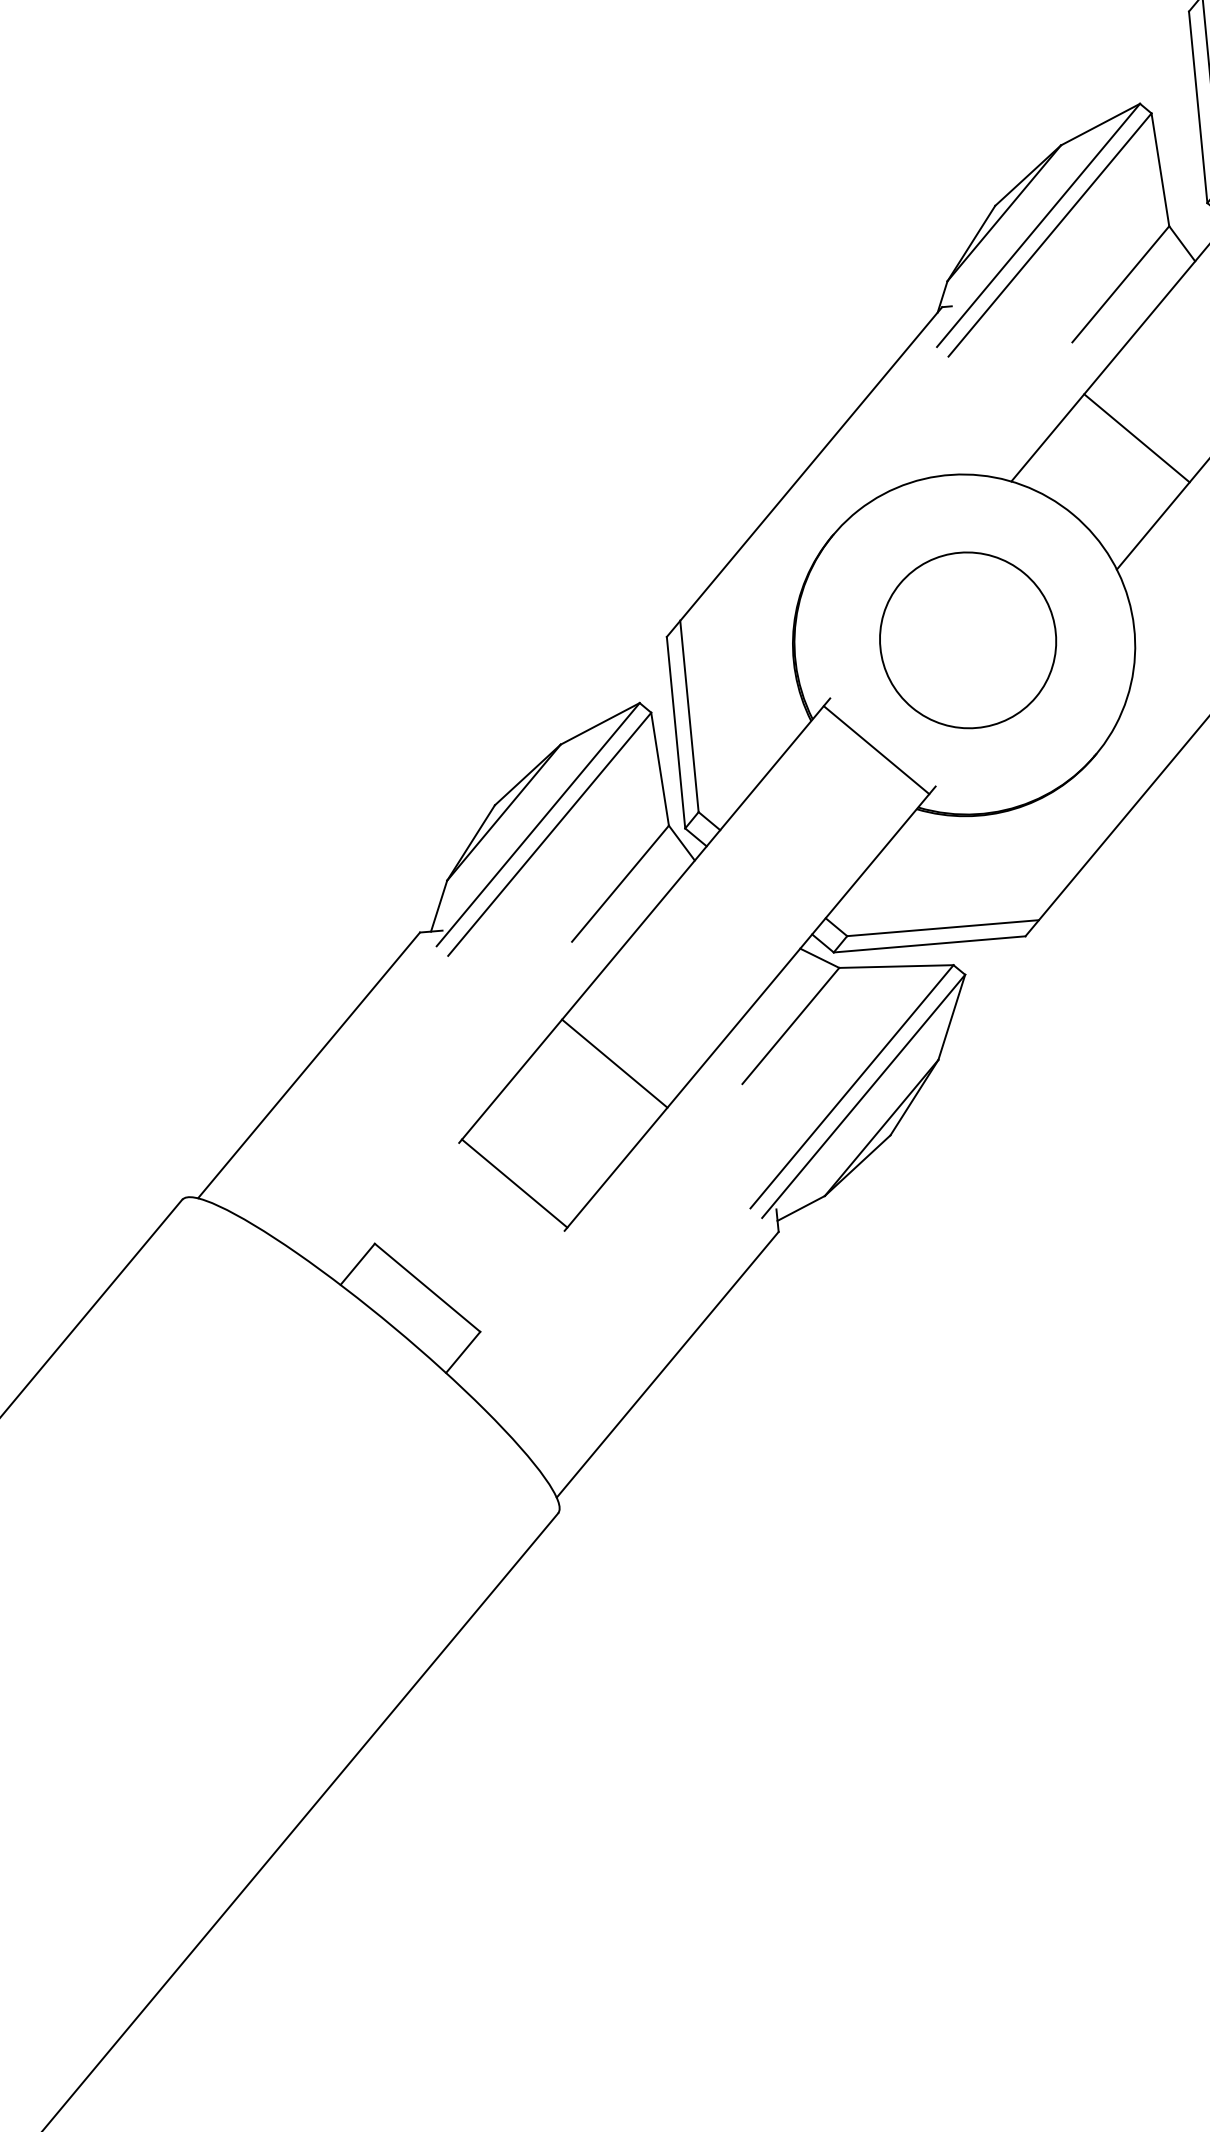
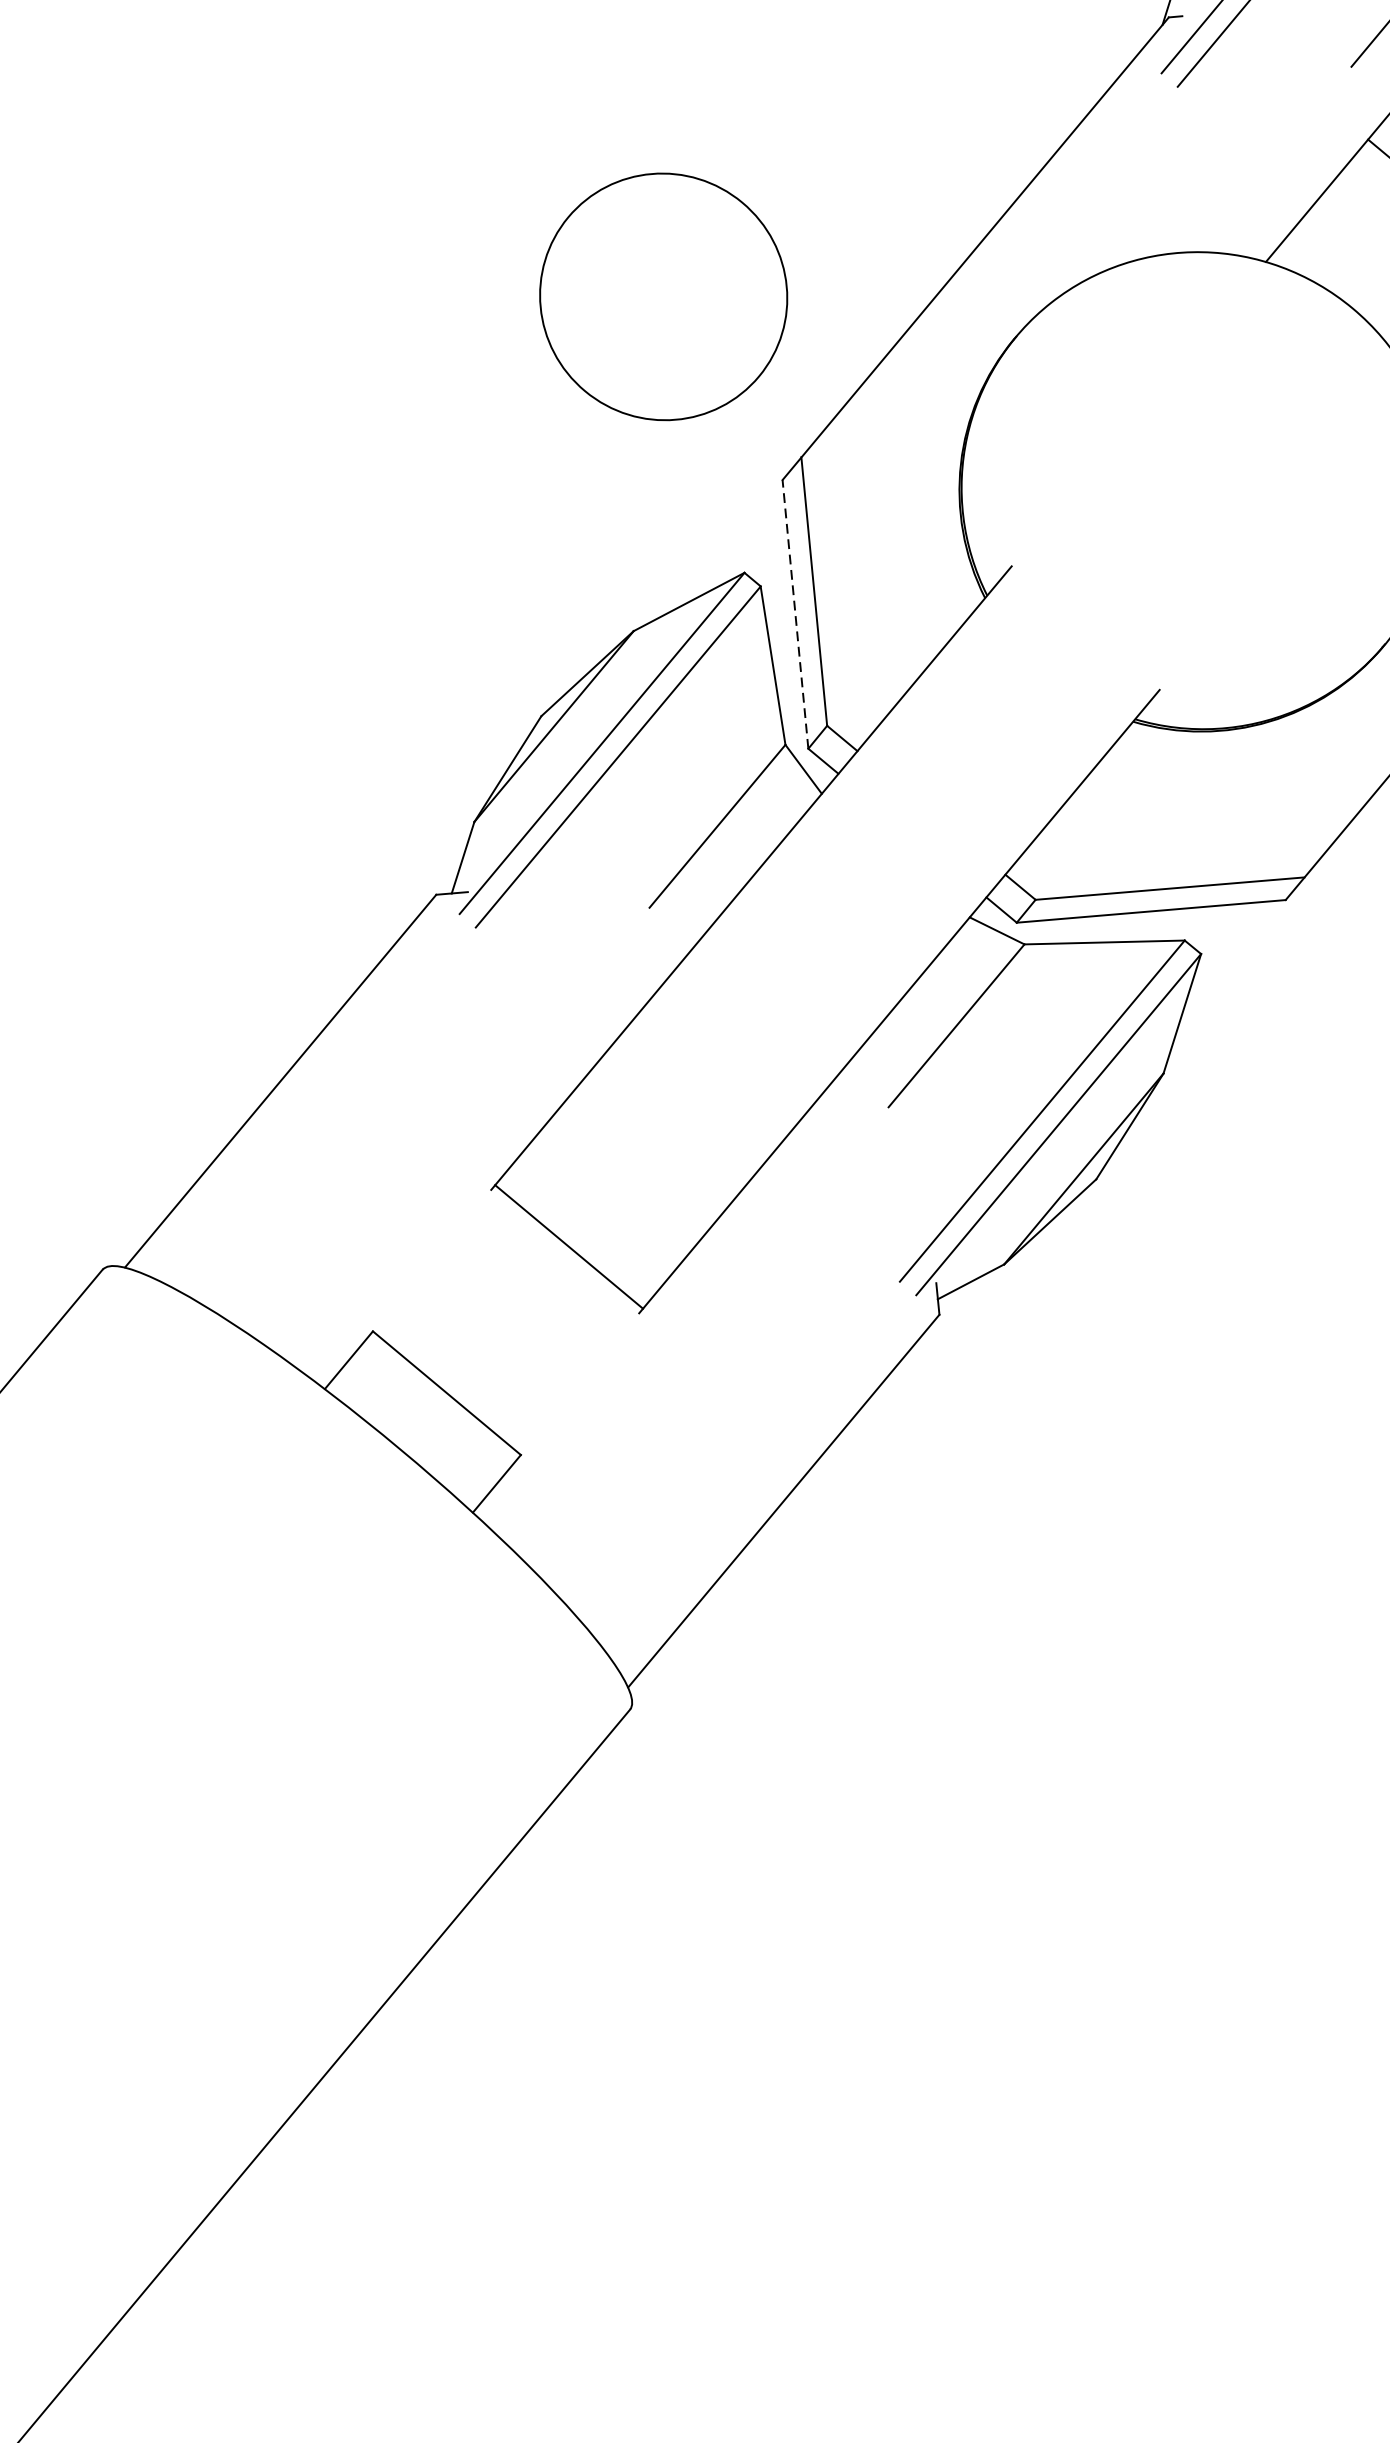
part: (968, 640) -> (664, 297), moved
line: (676, 732) -> (796, 614), solid -> dashed
line: (876, 750) -> (1076, 639), removed
line: (614, 1063) -> (709, 1078), removed

